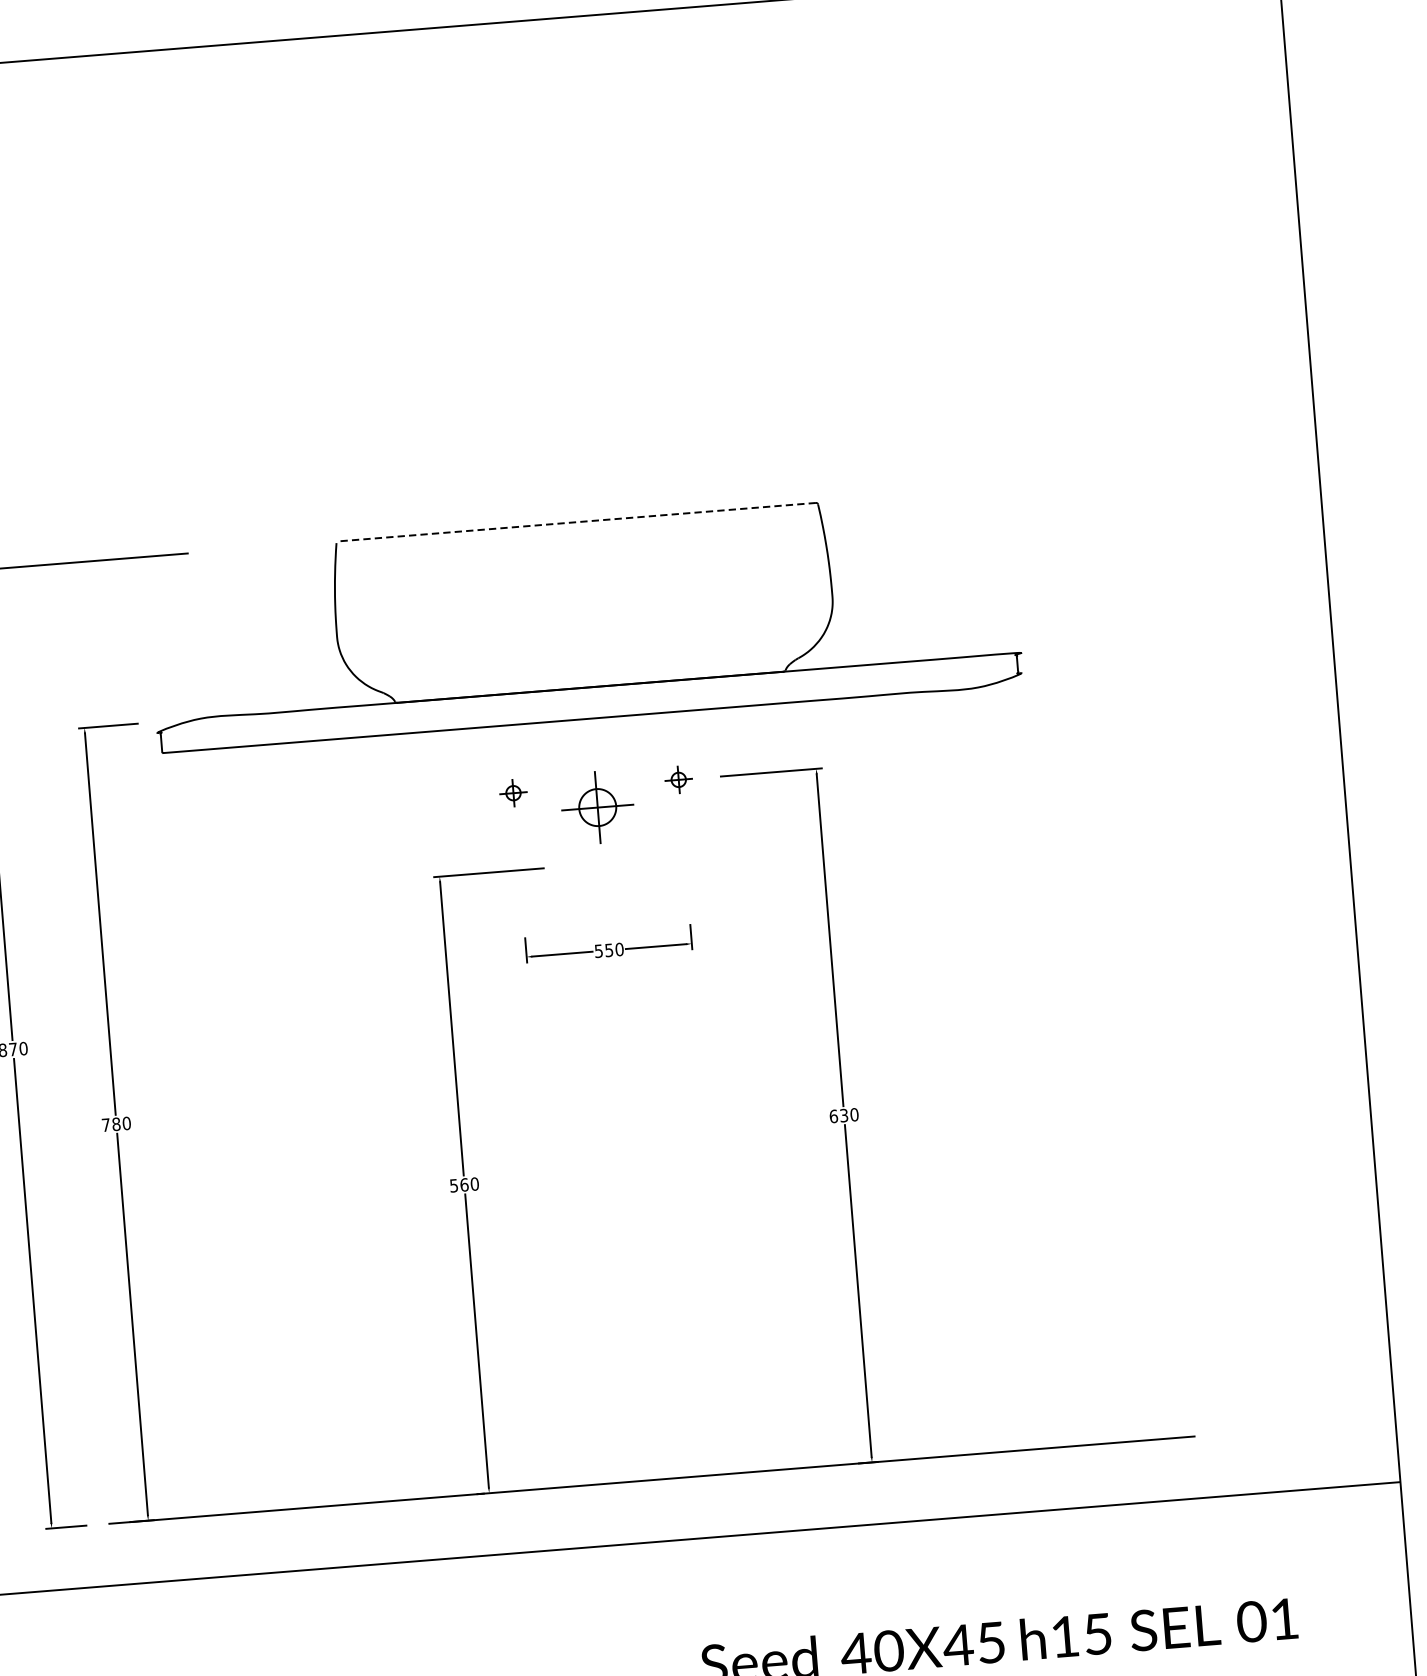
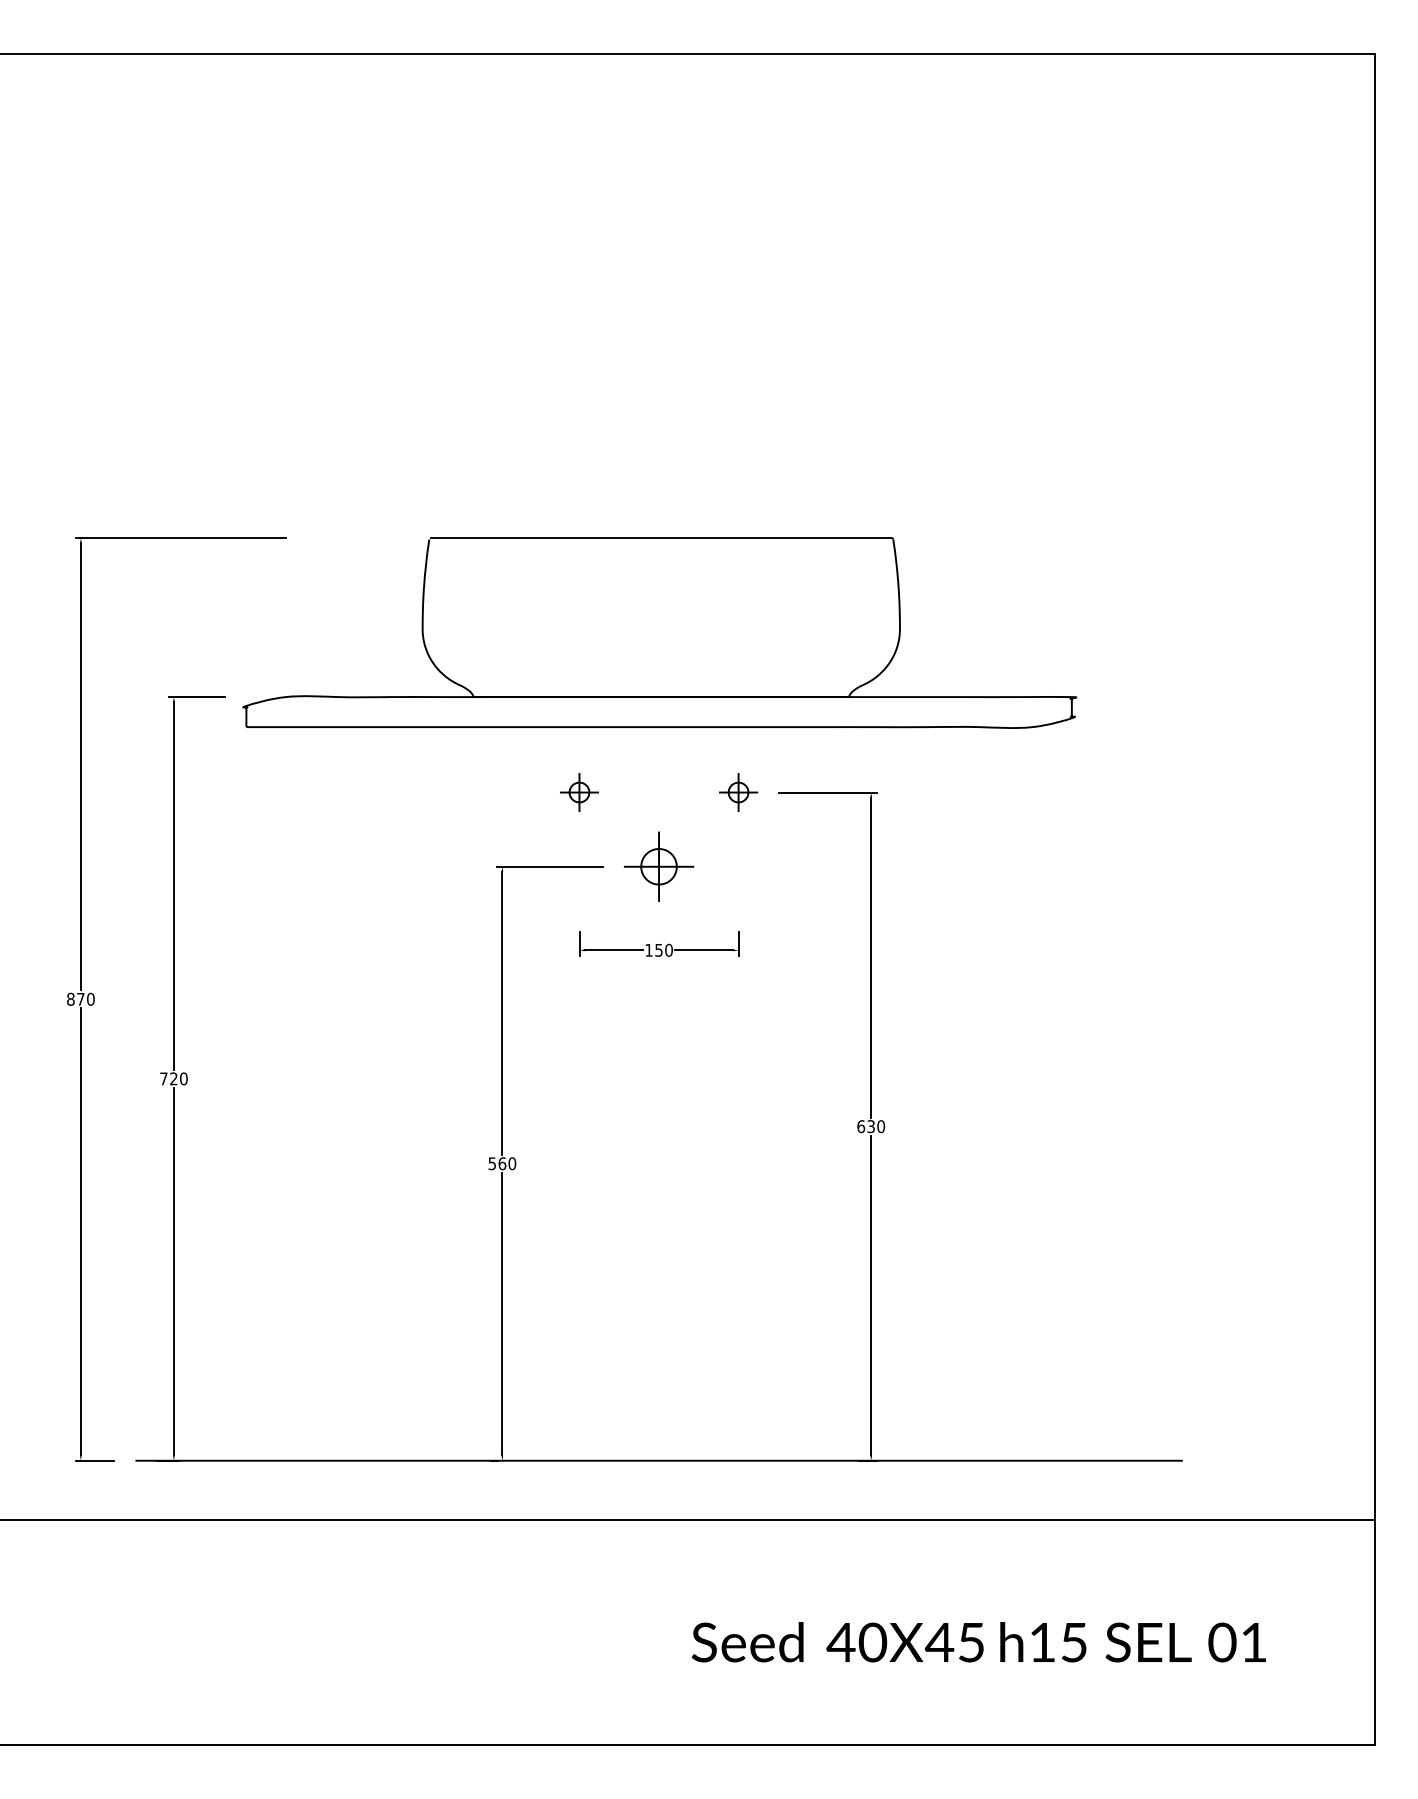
line: (576, 521) -> (660, 537), dashed -> solid
part: (678, 779) -> (738, 792), size x1.43
part: (513, 793) -> (579, 792), size x1.43
part: (597, 807) -> (658, 866), moved
text: (598, 951) -> (648, 950), 550 -> 150
text: (115, 1123) -> (173, 1078), 780 -> 720

